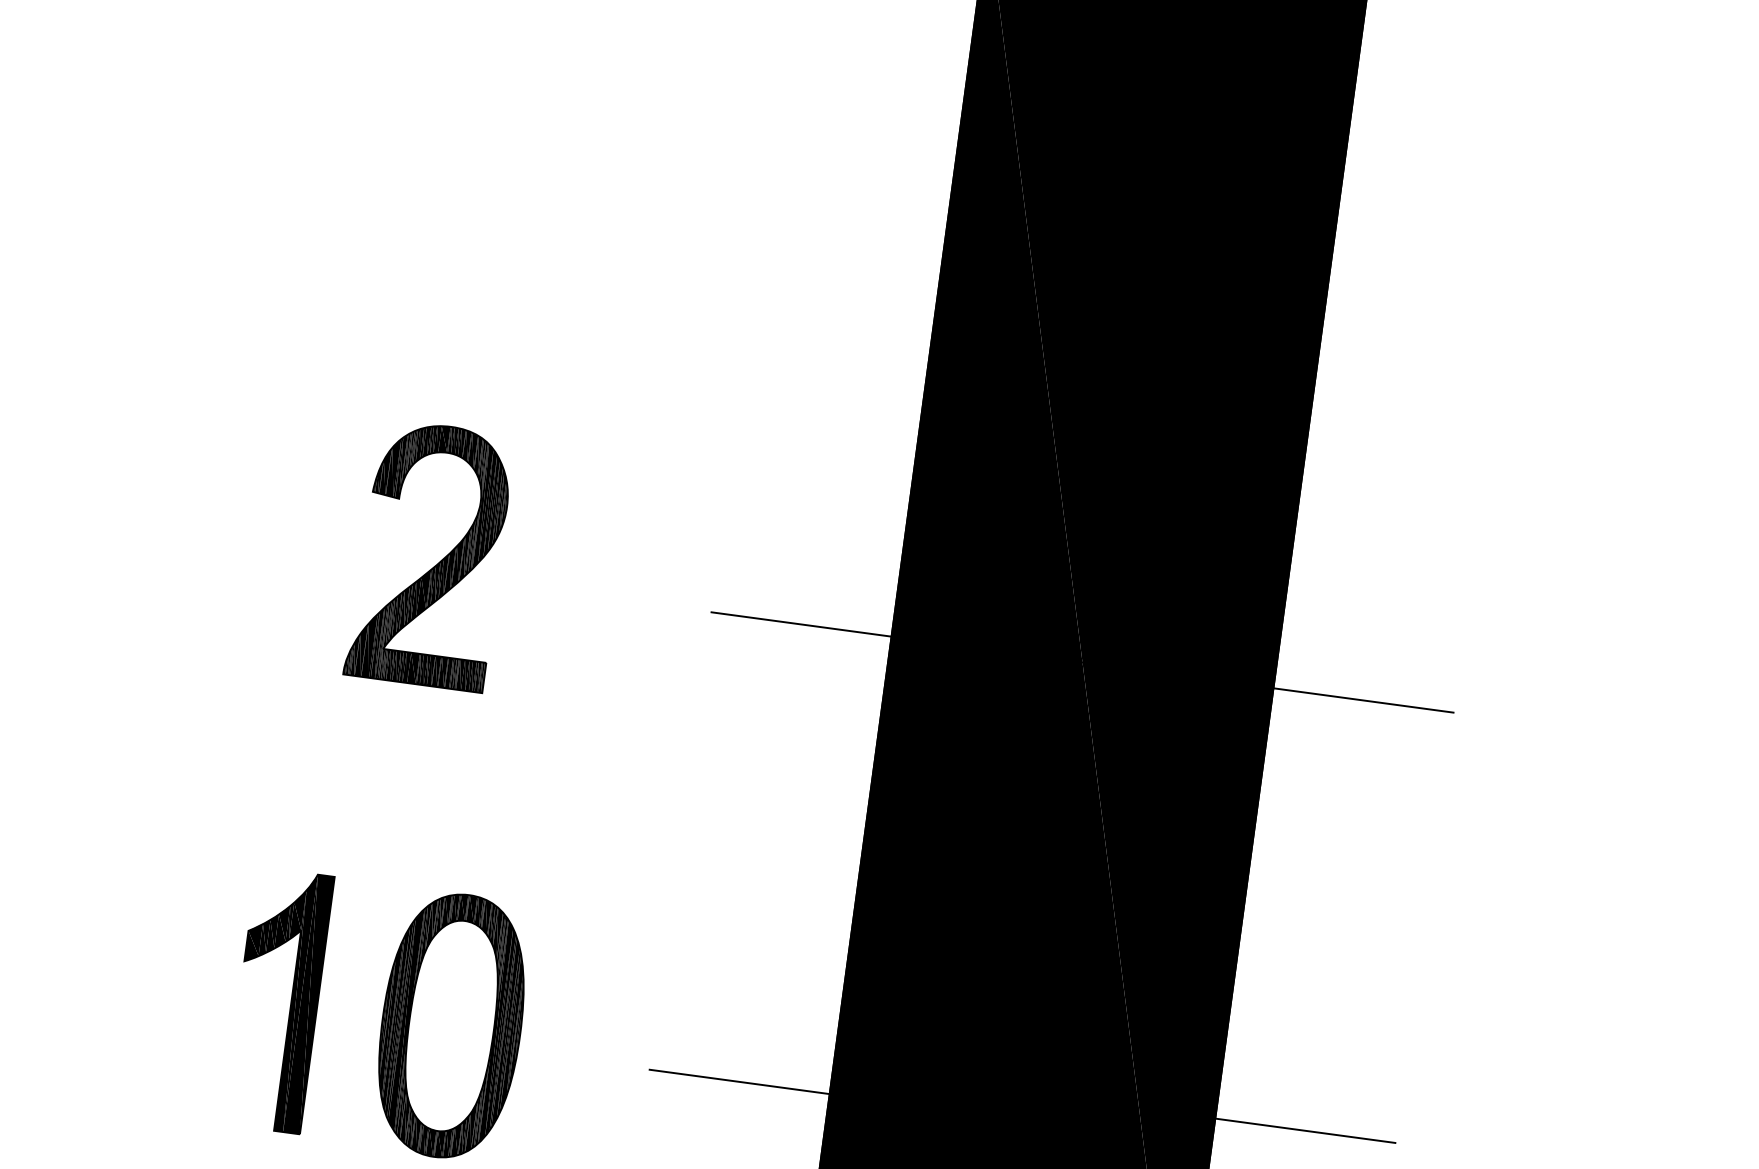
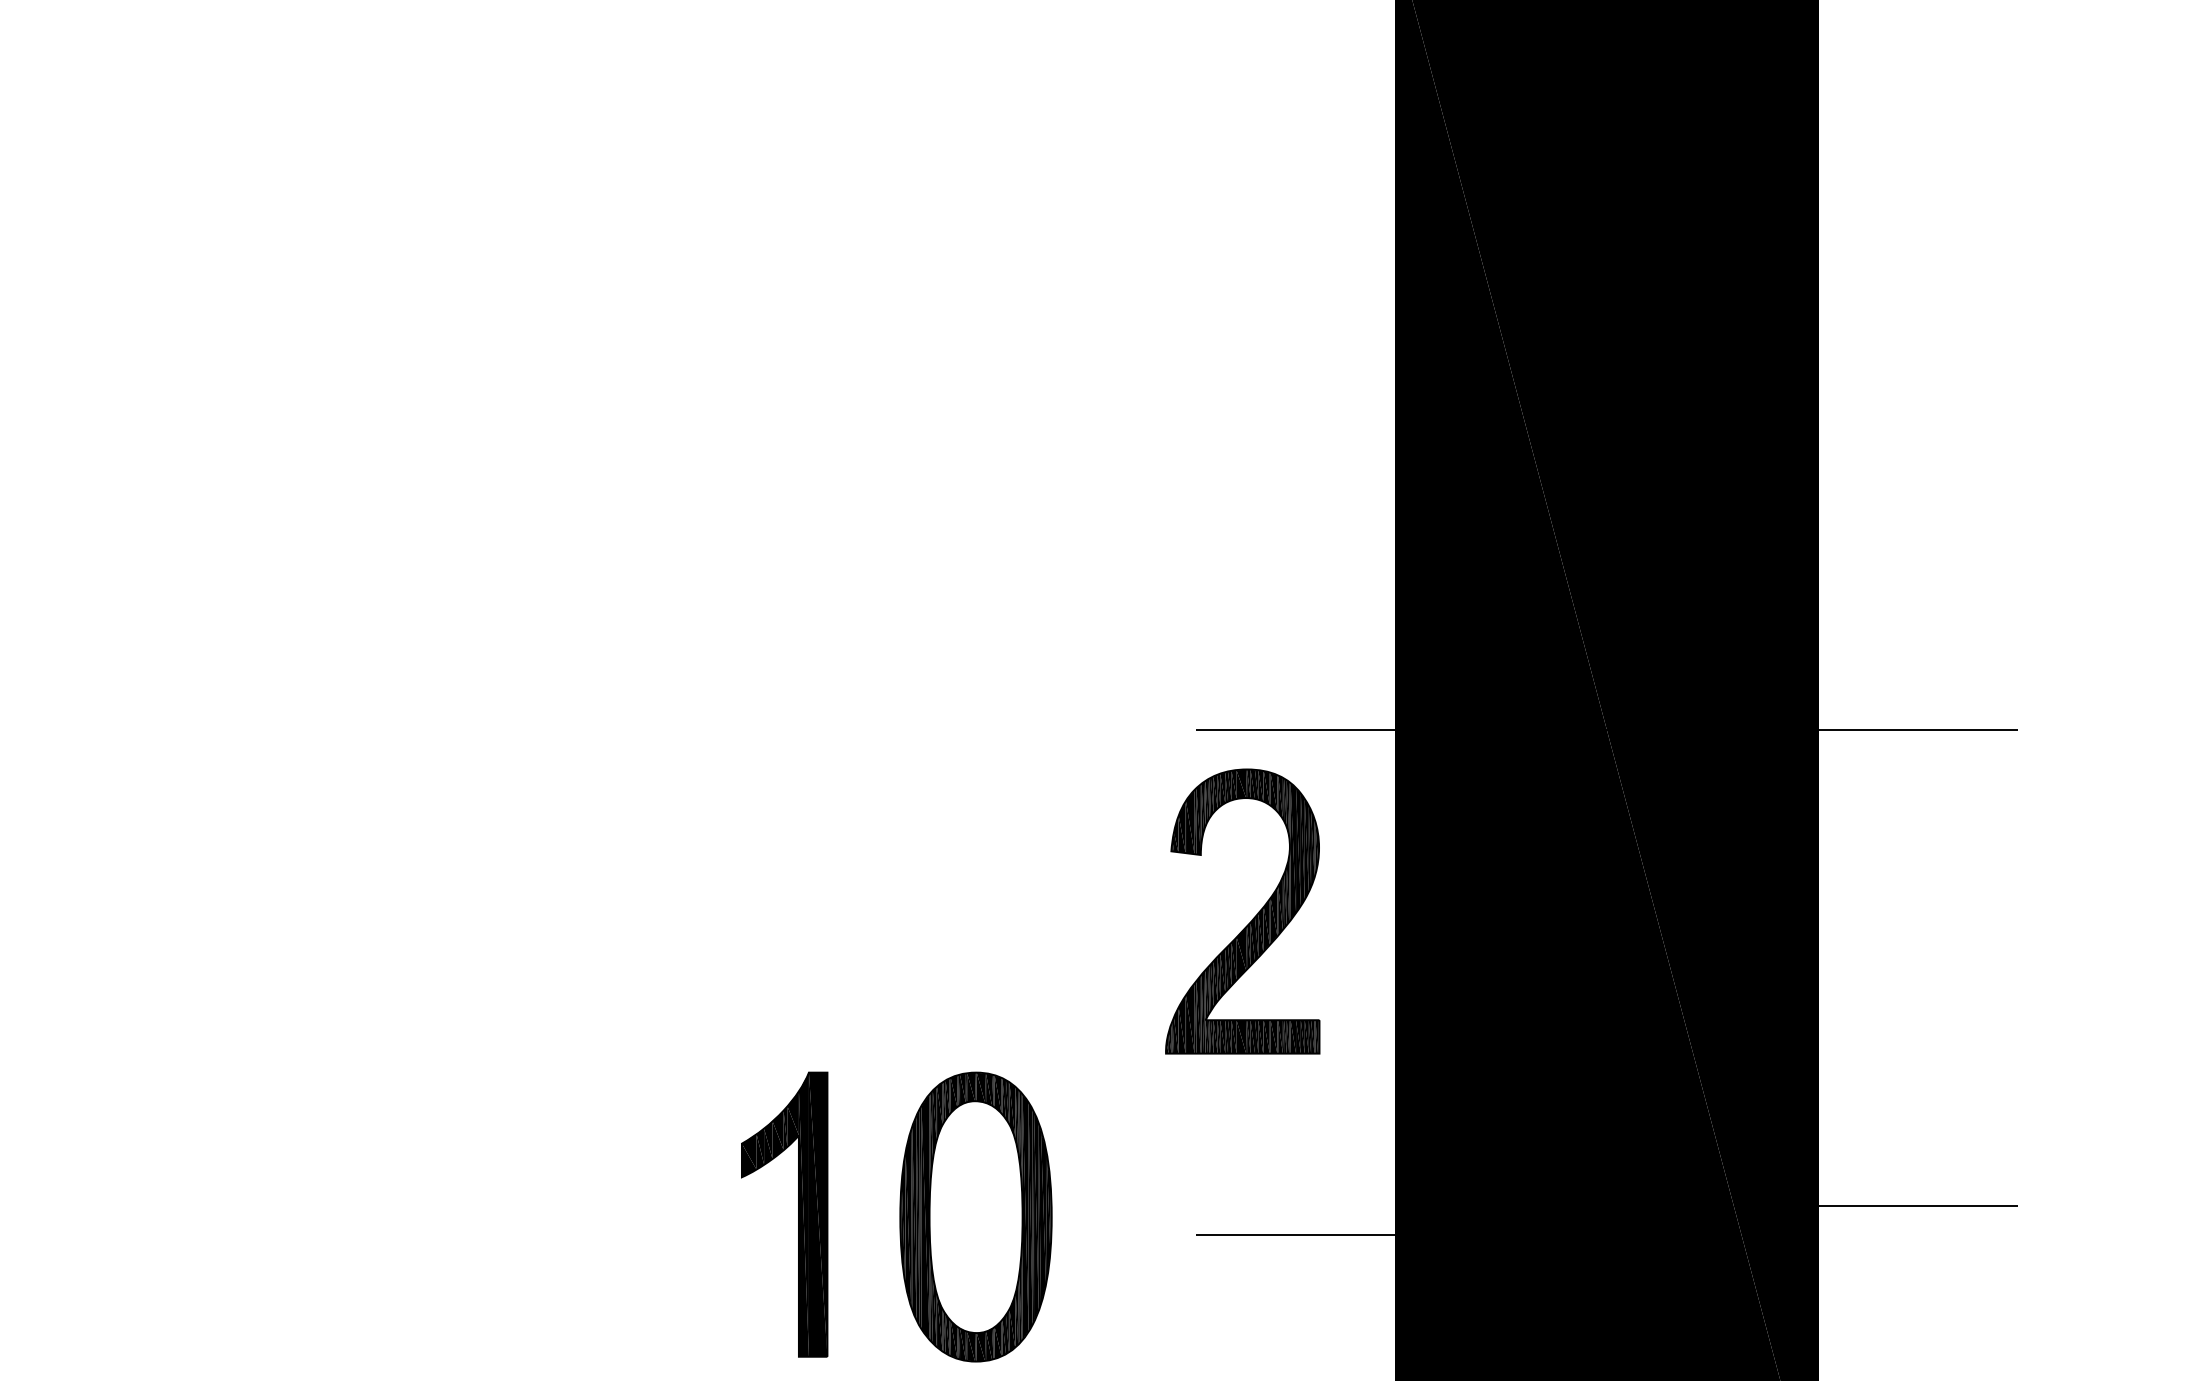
part: (438, 562) -> (1252, 918), moved

